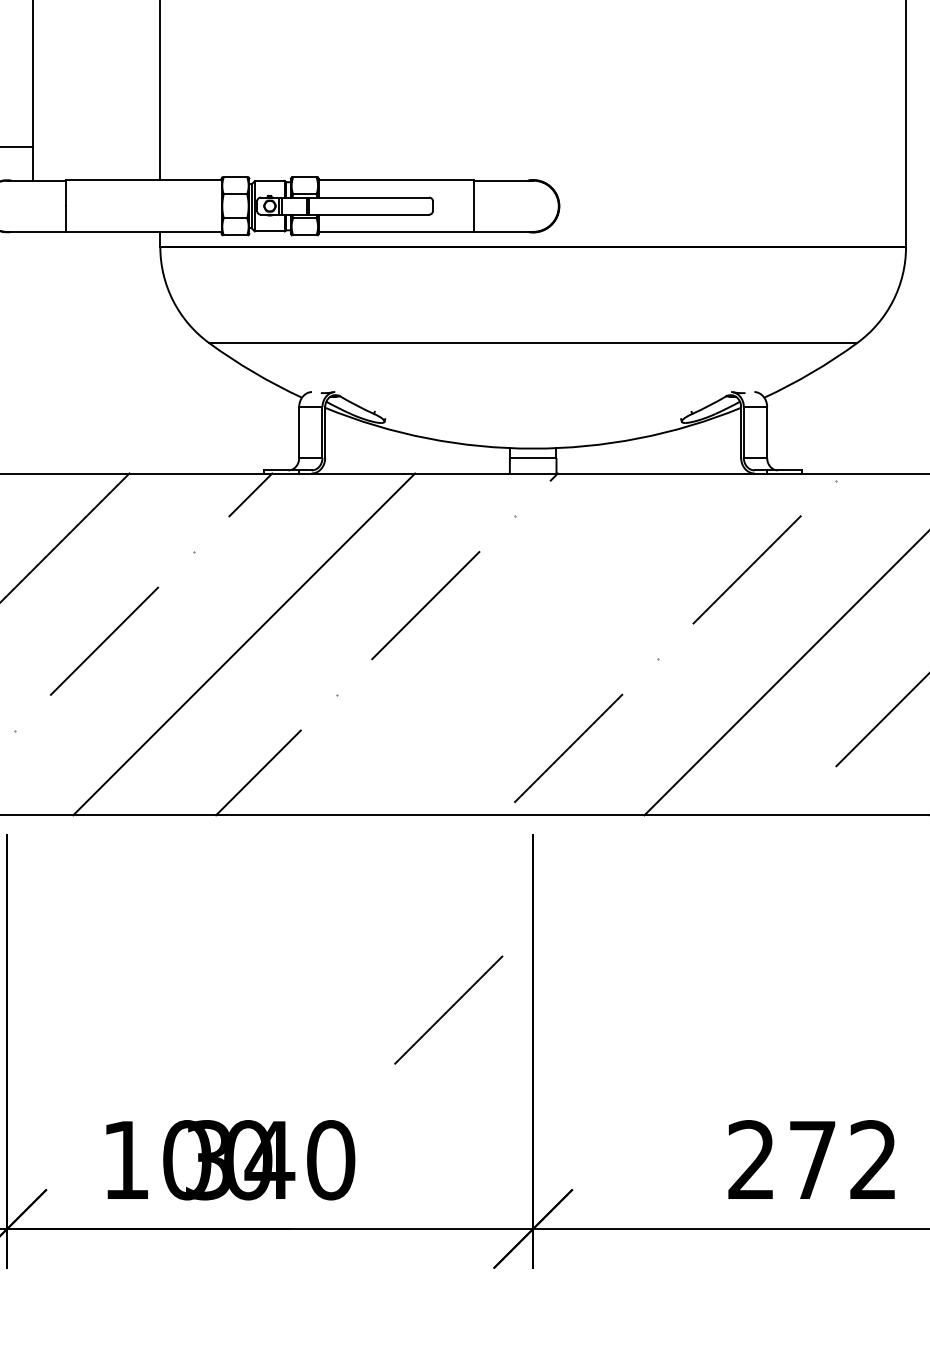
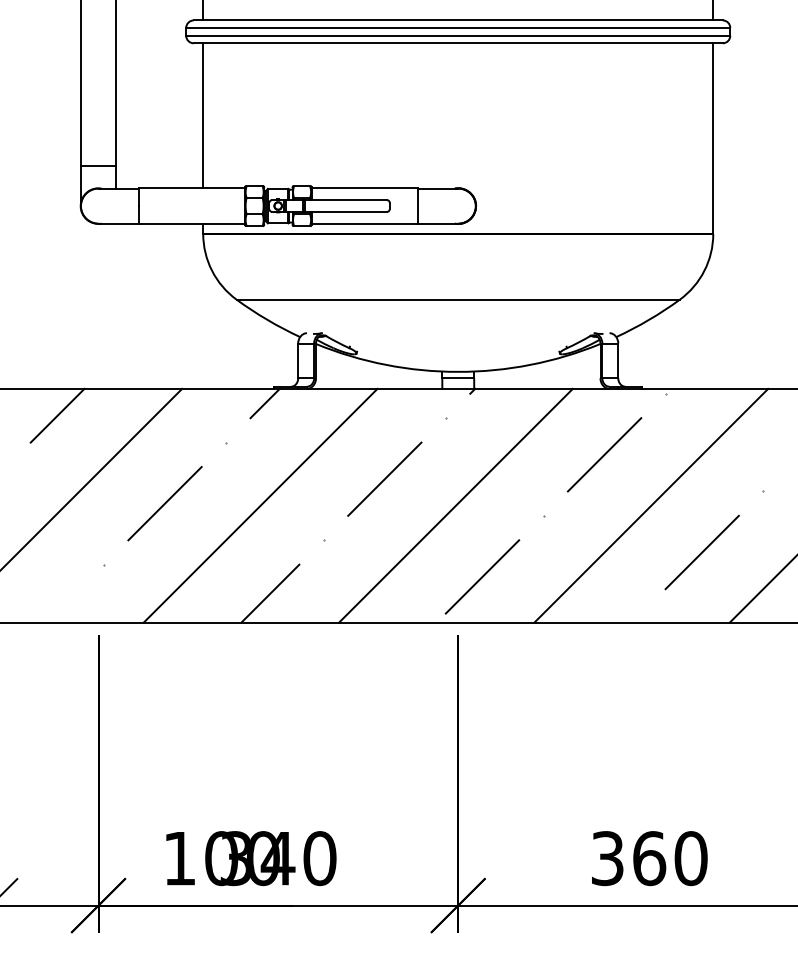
line: (529, 643) -> (455, 505), added
line: (448, 1009) -> (400, 755), removed
text: (812, 1160) -> (649, 858), 272 -> 360

